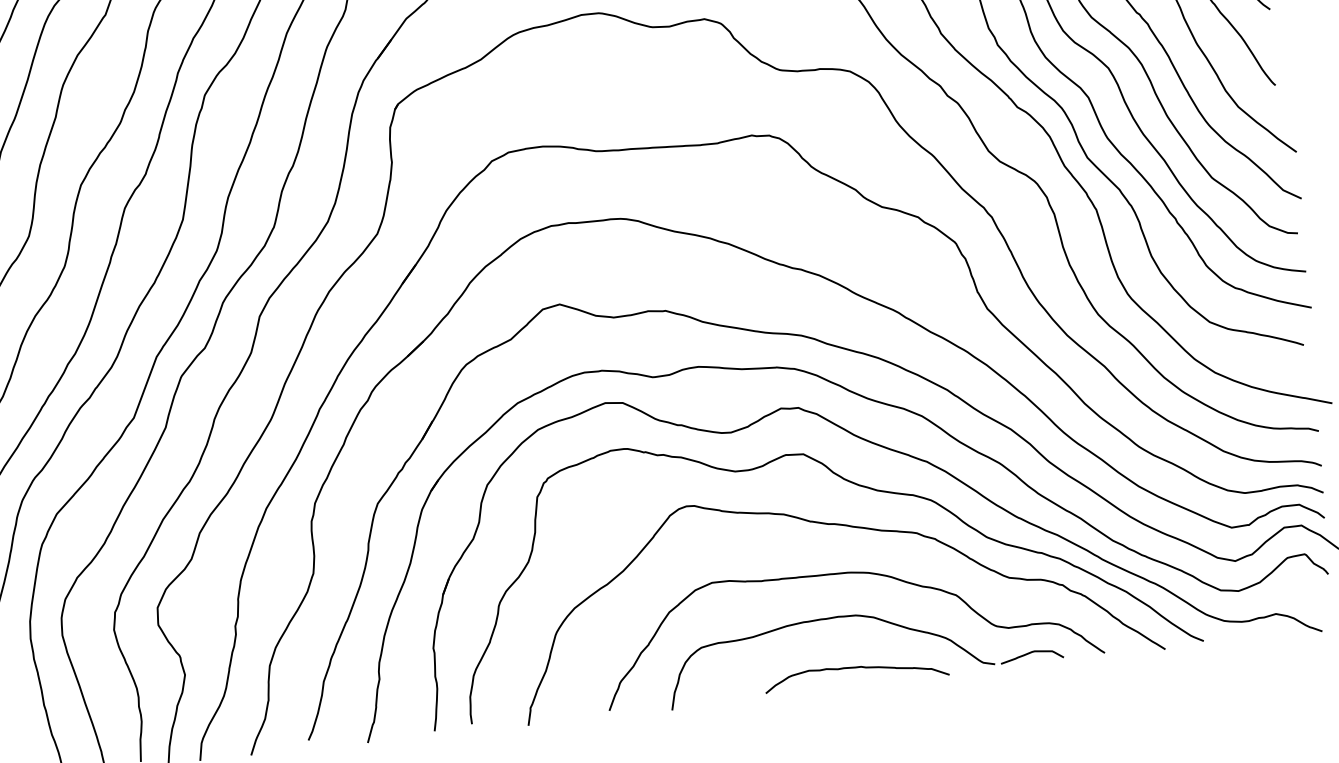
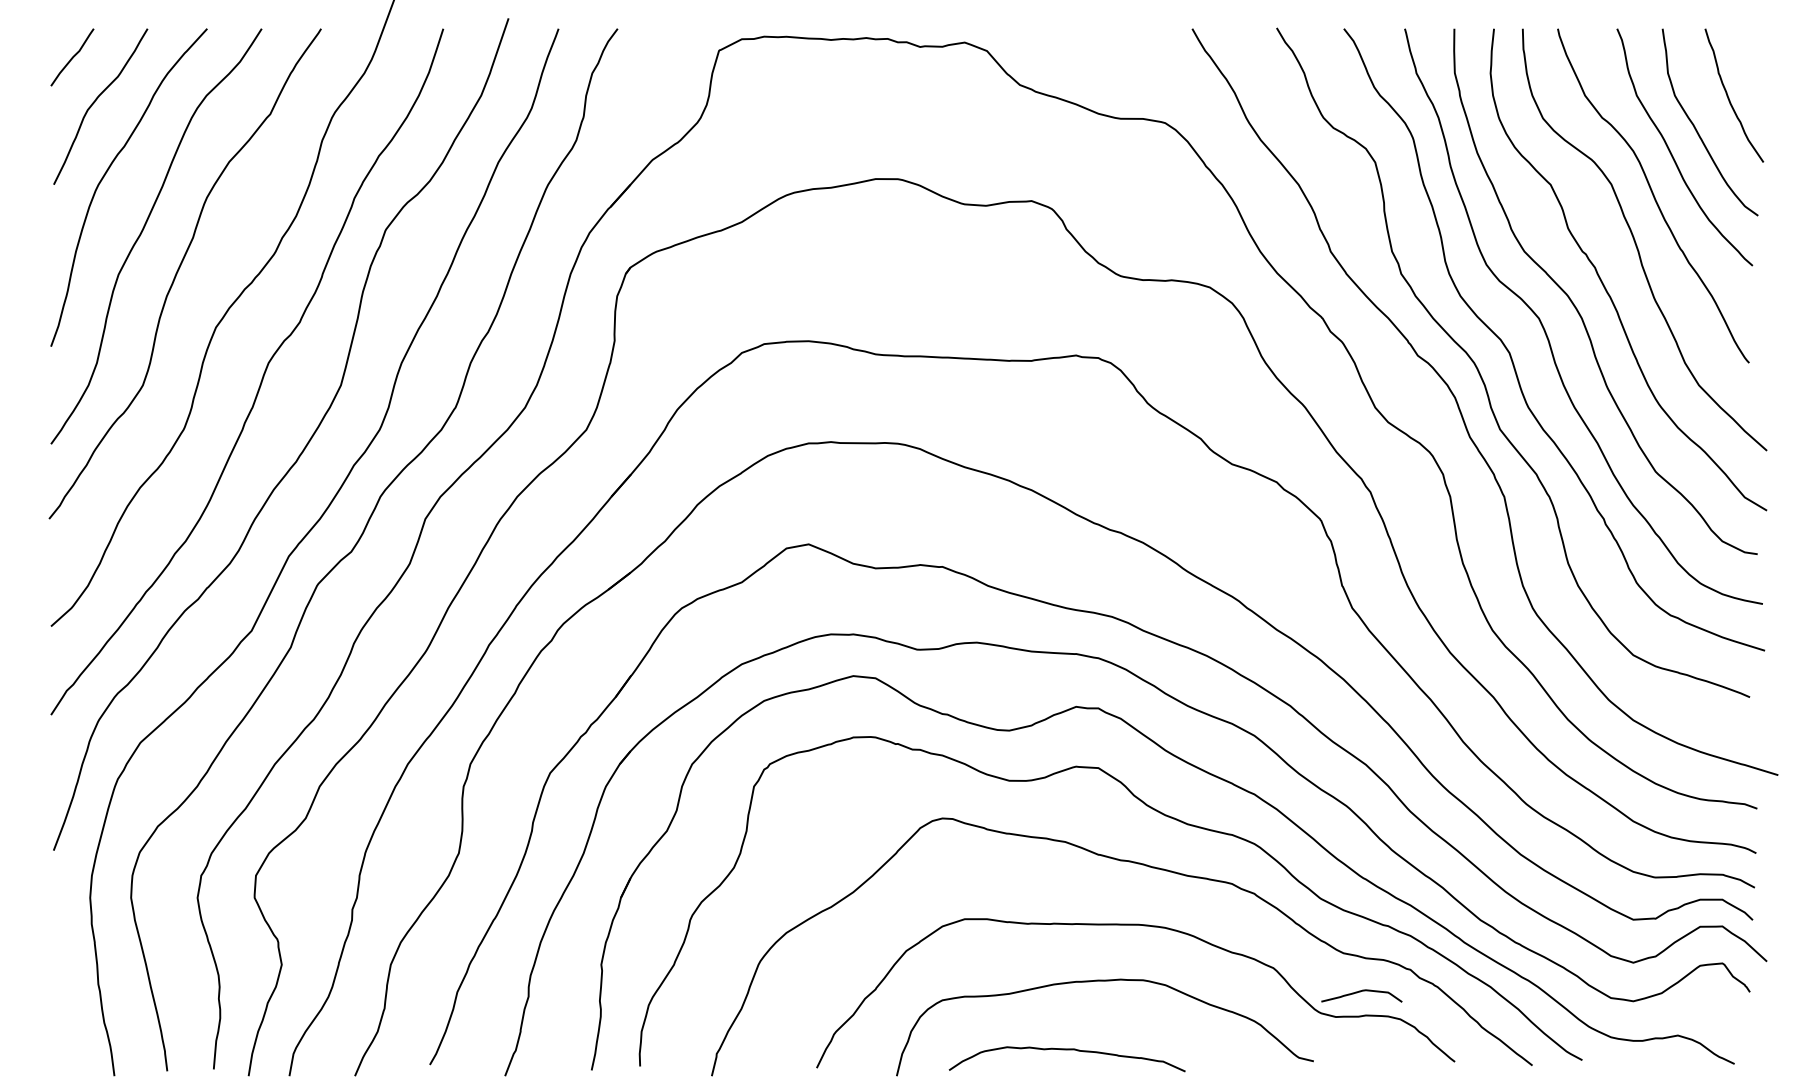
curve: (1030, 653) -> (1360, 992), moved
curve: (855, 668) -> (1066, 1050), moved

